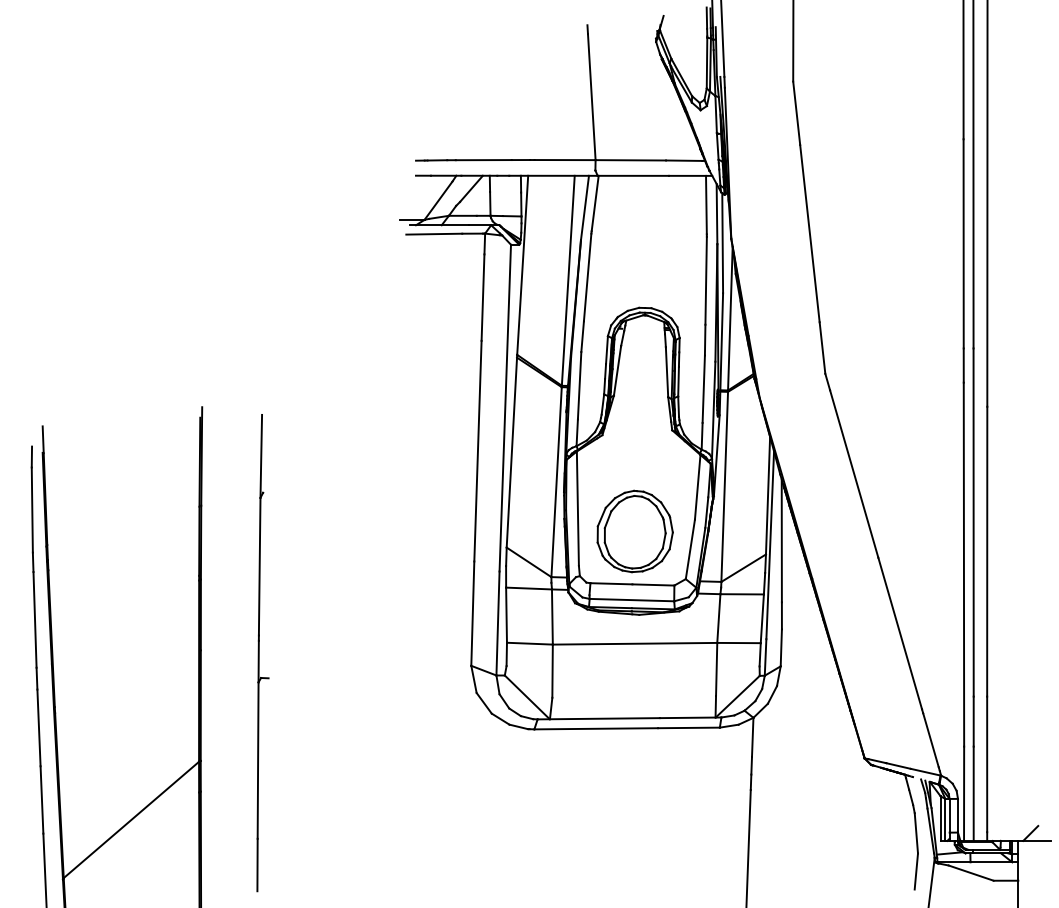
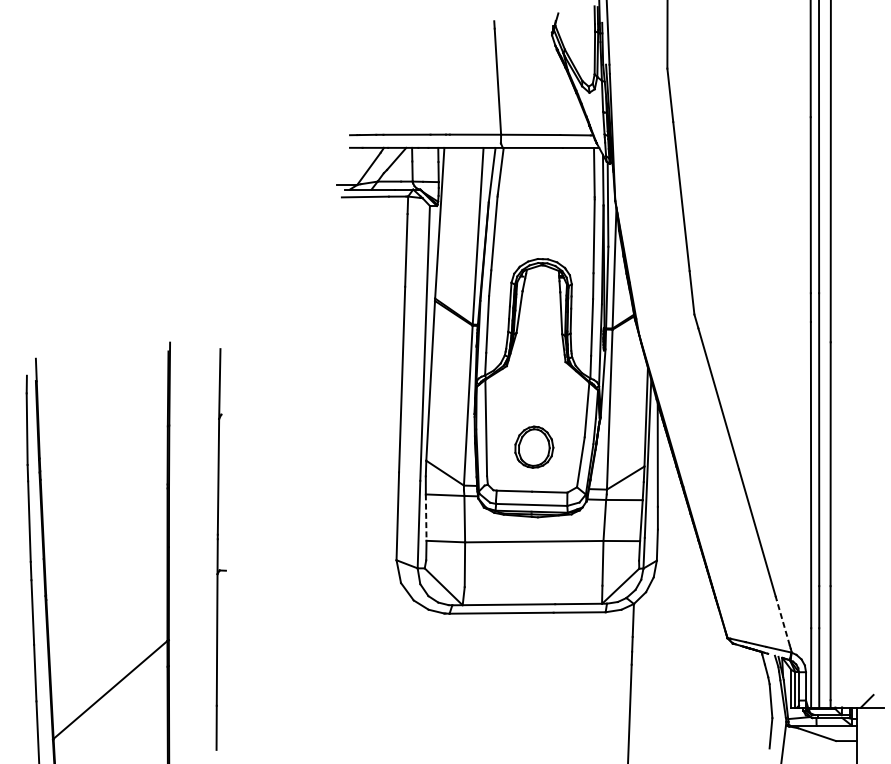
part: (634, 531) -> (533, 447), size x0.6
line: (506, 615) -> (426, 517), solid -> dashed
line: (930, 739) -> (782, 622), solid -> dashed

